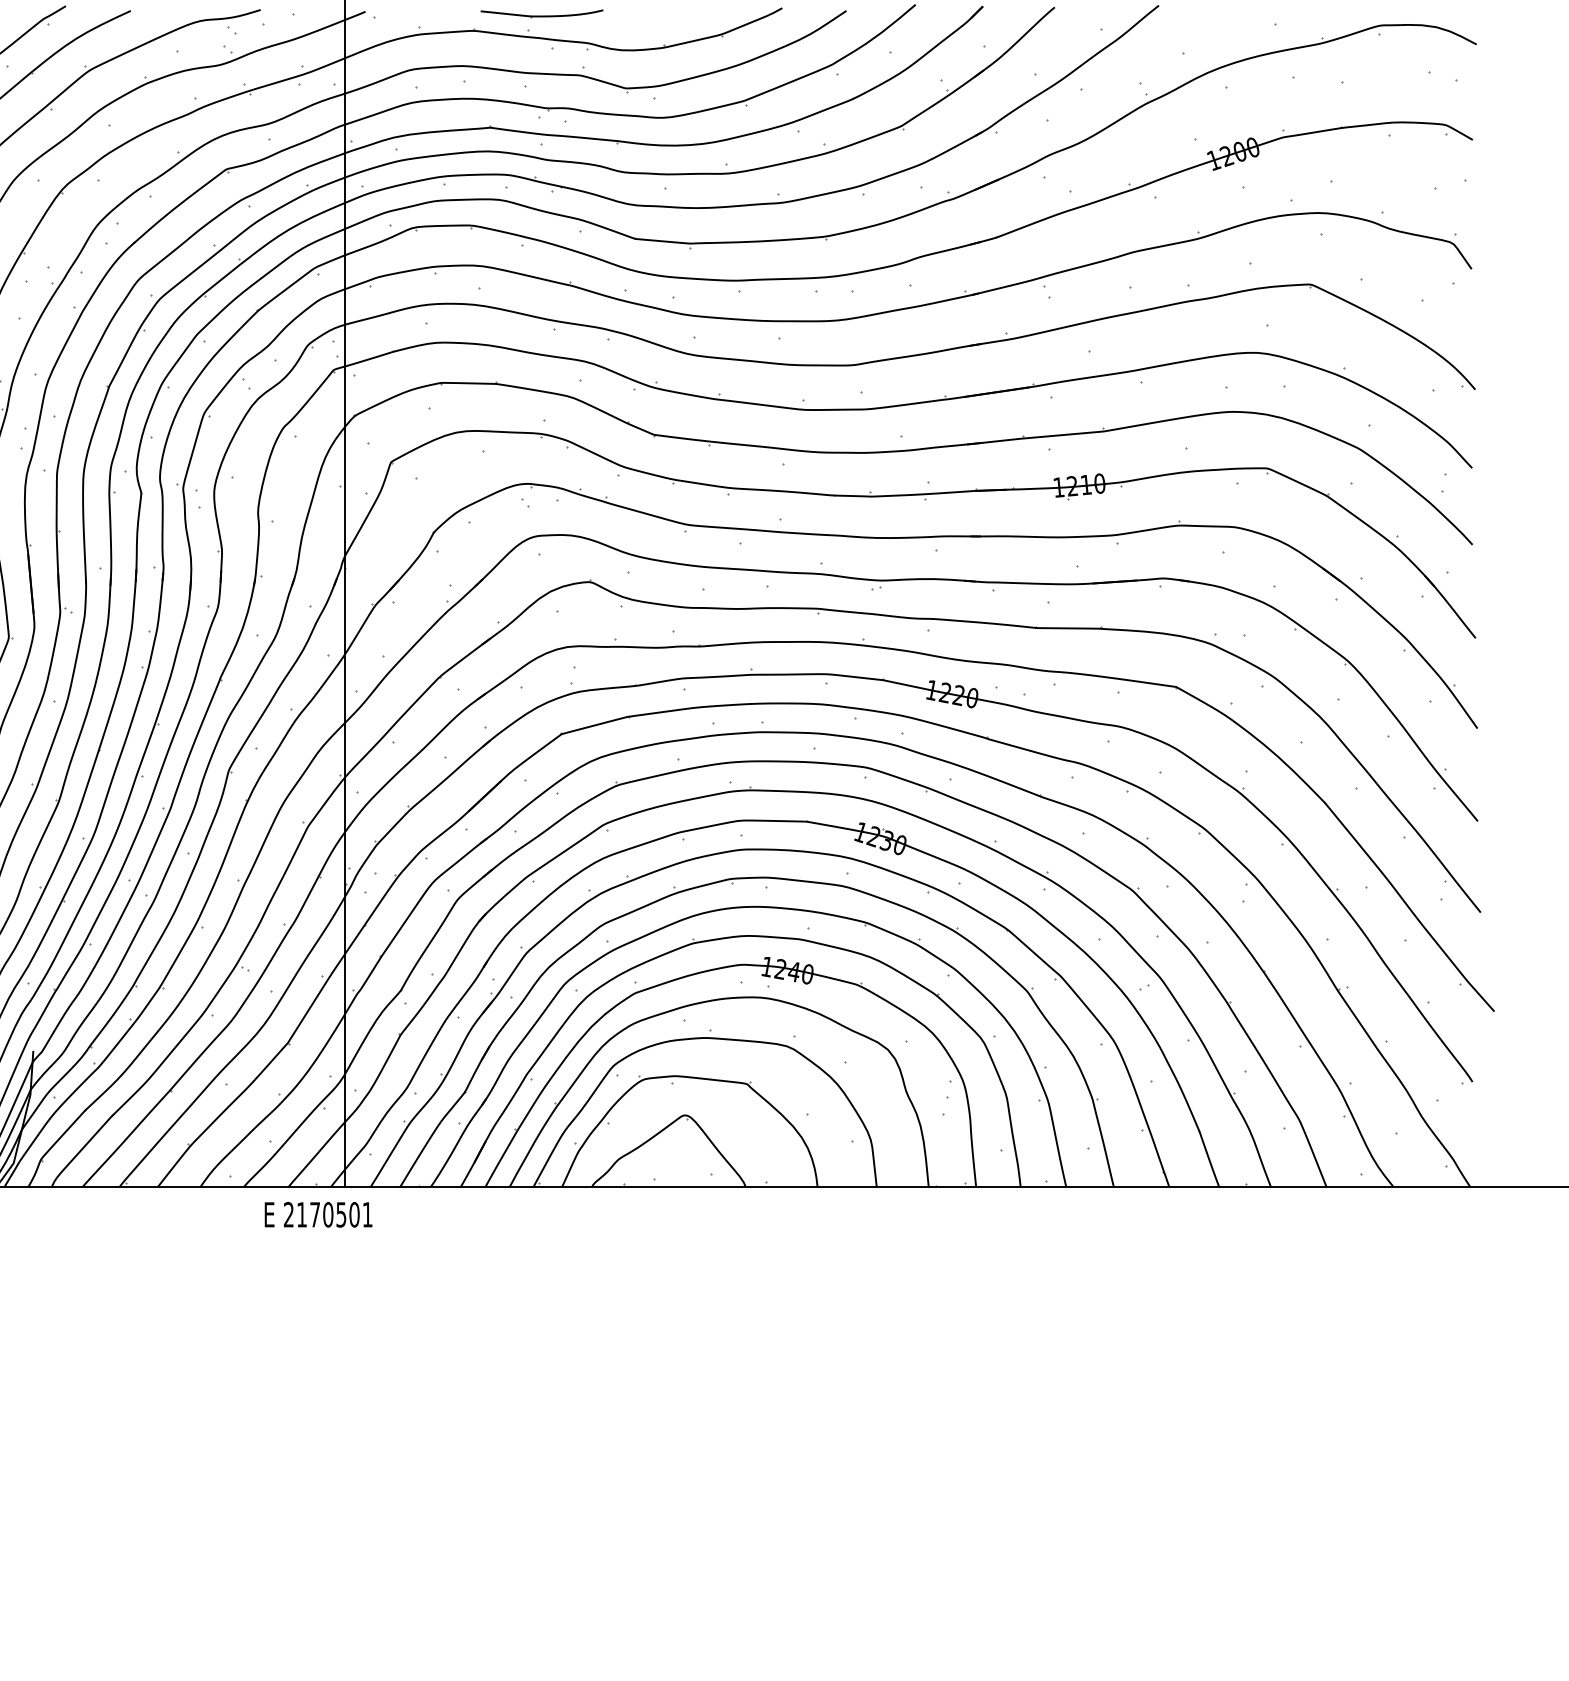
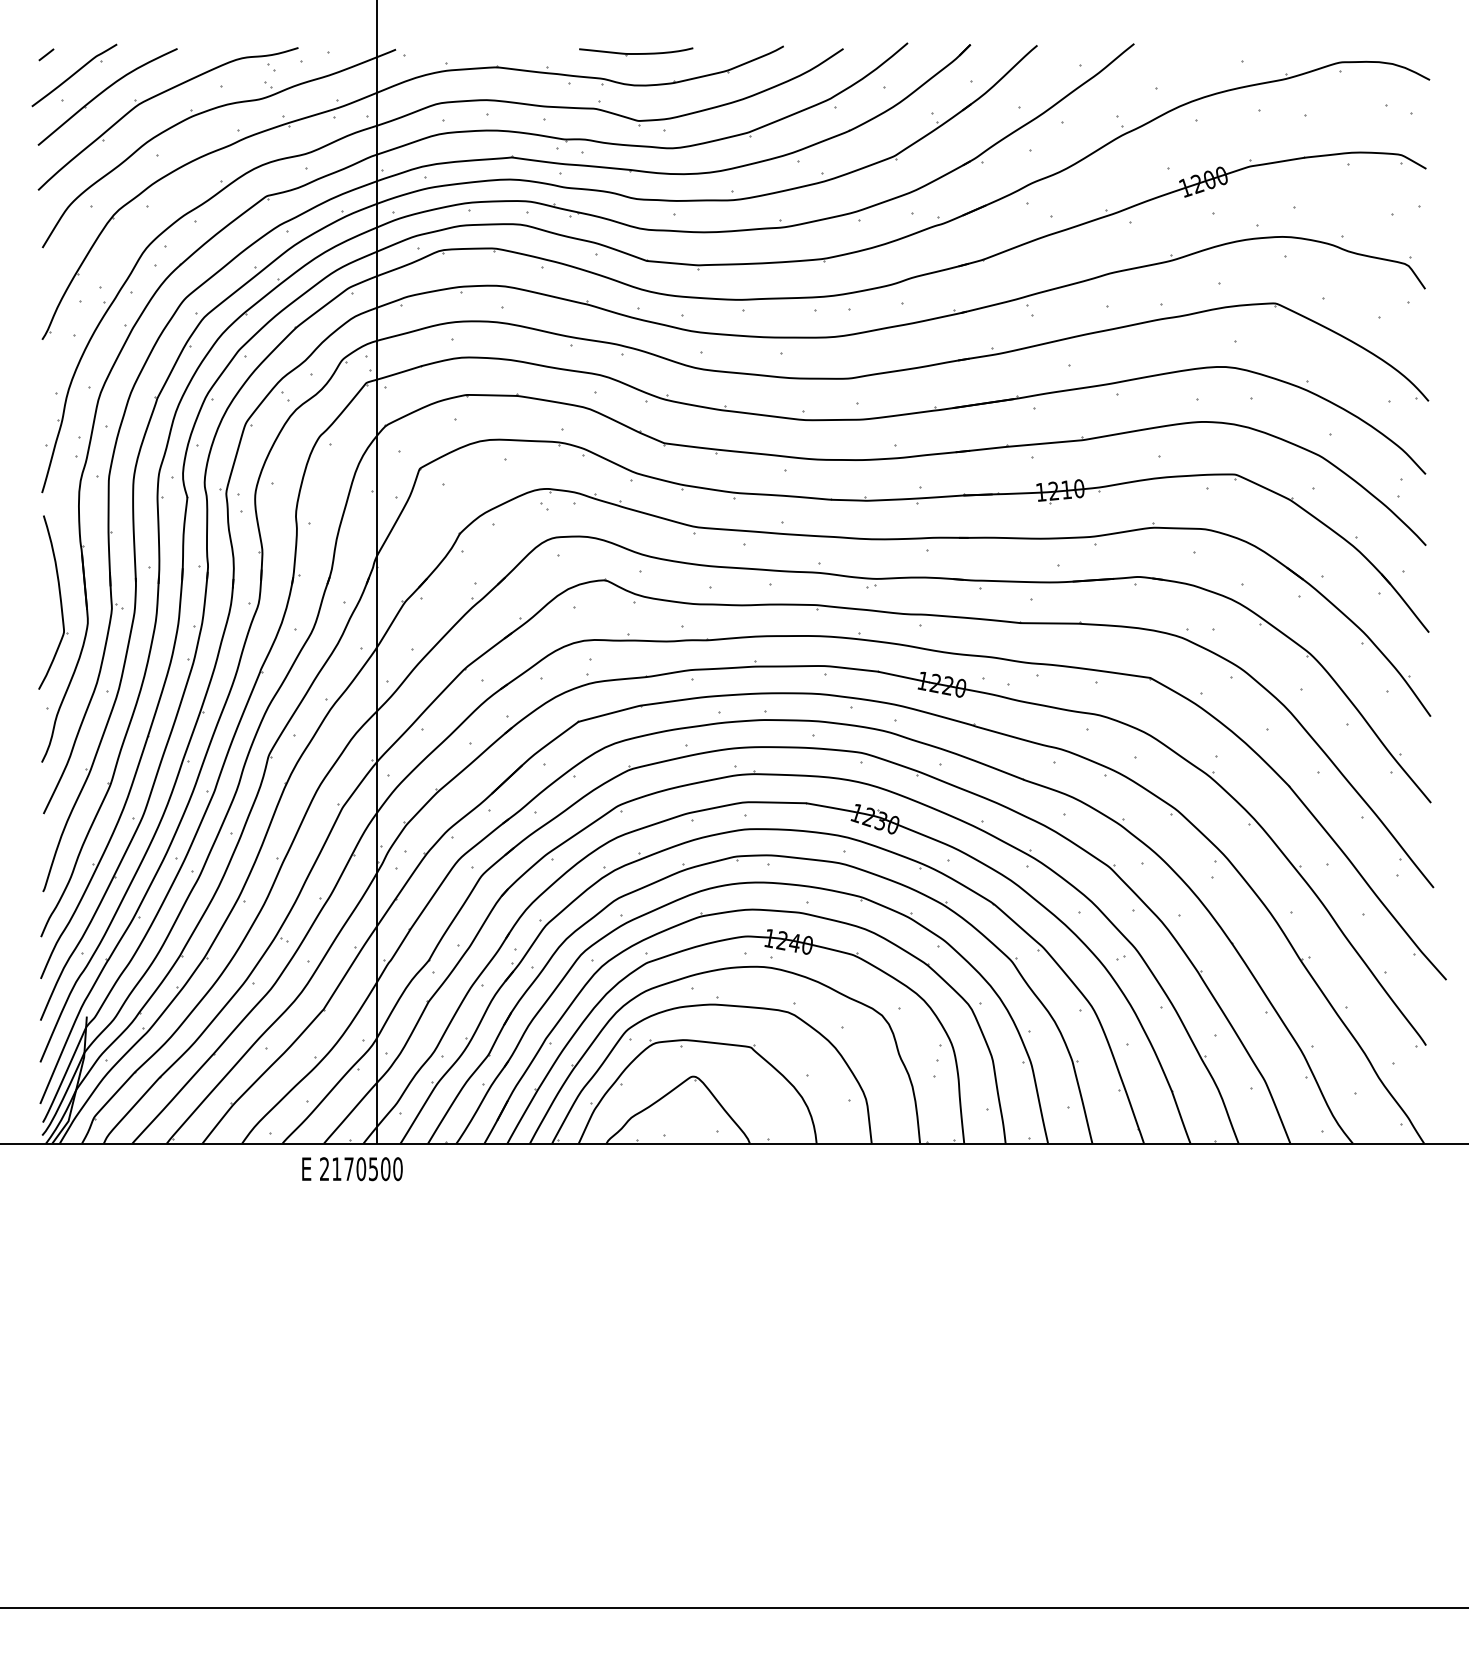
part: (542, 13) -> (636, 51), moved
text: (367, 1215) -> (397, 1169), 2170501 -> 2170500

